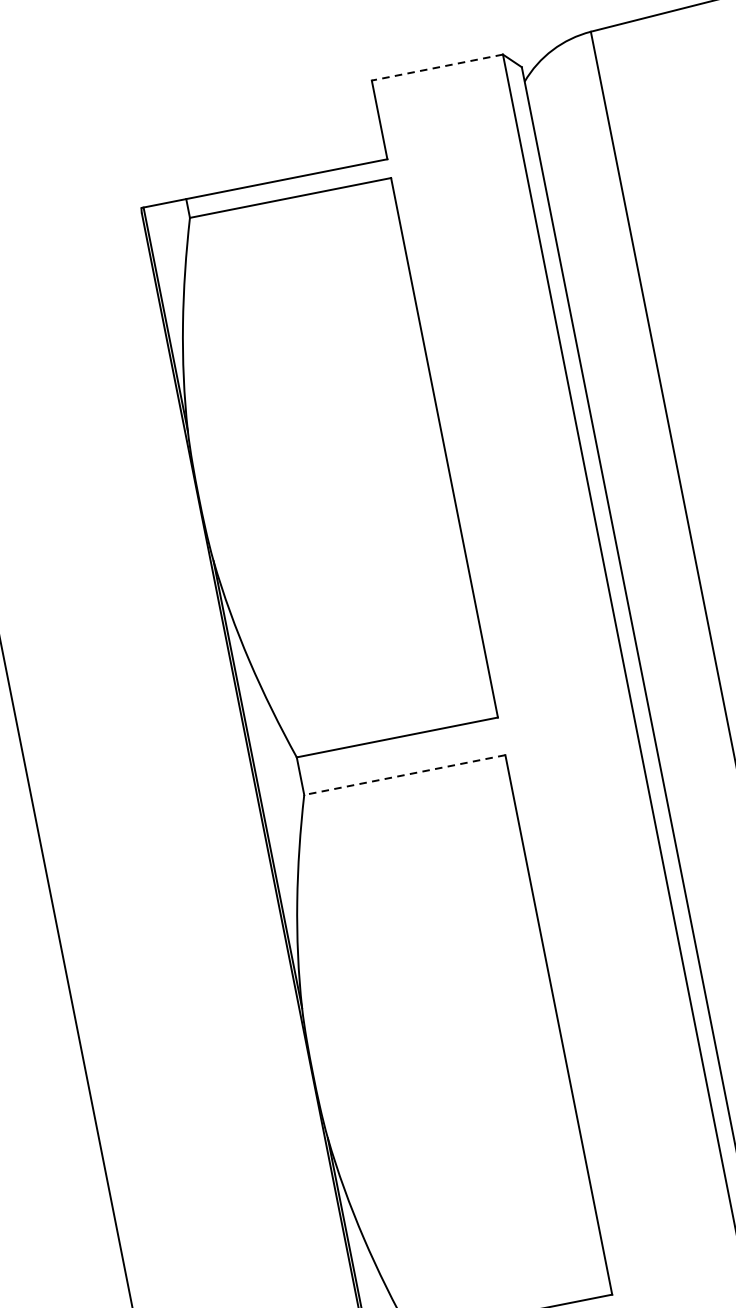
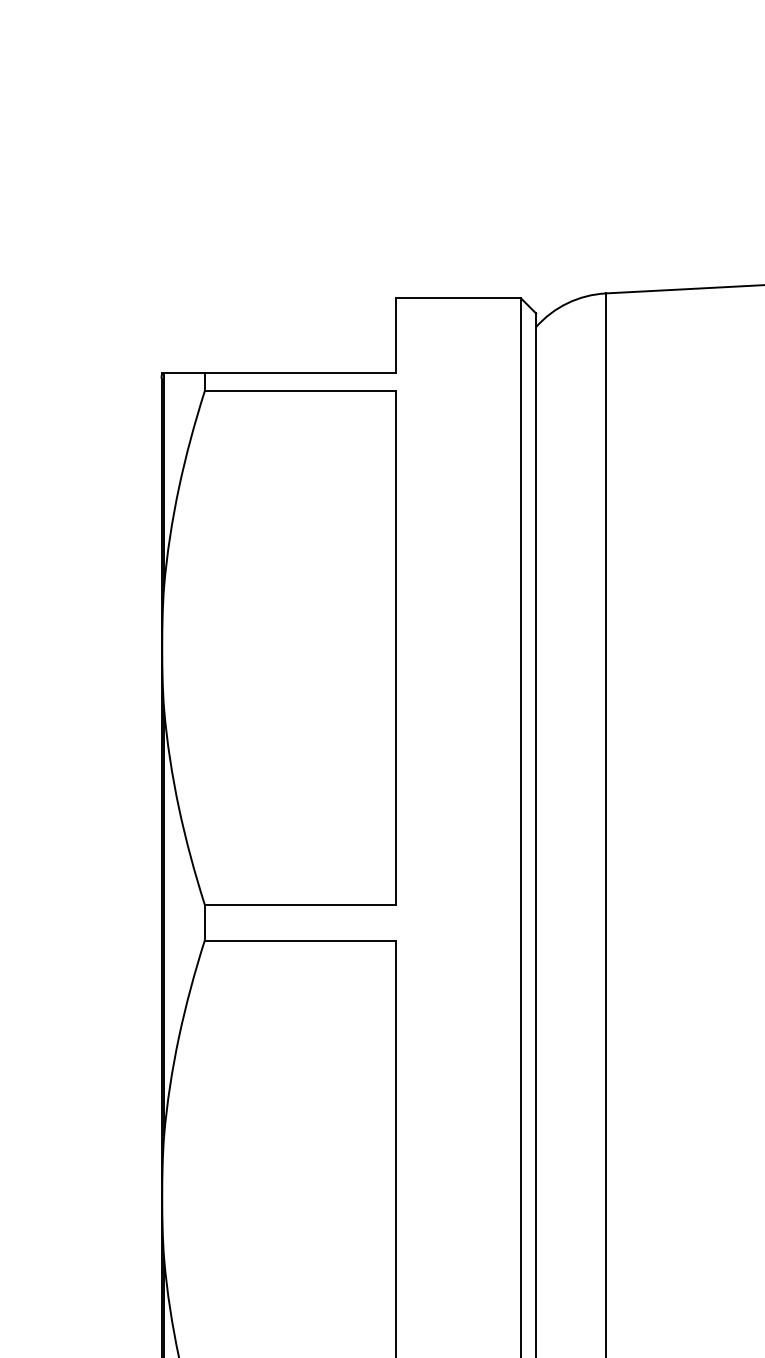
line: (437, 67) -> (458, 298), dashed -> solid
line: (404, 775) -> (300, 940), dashed -> solid

